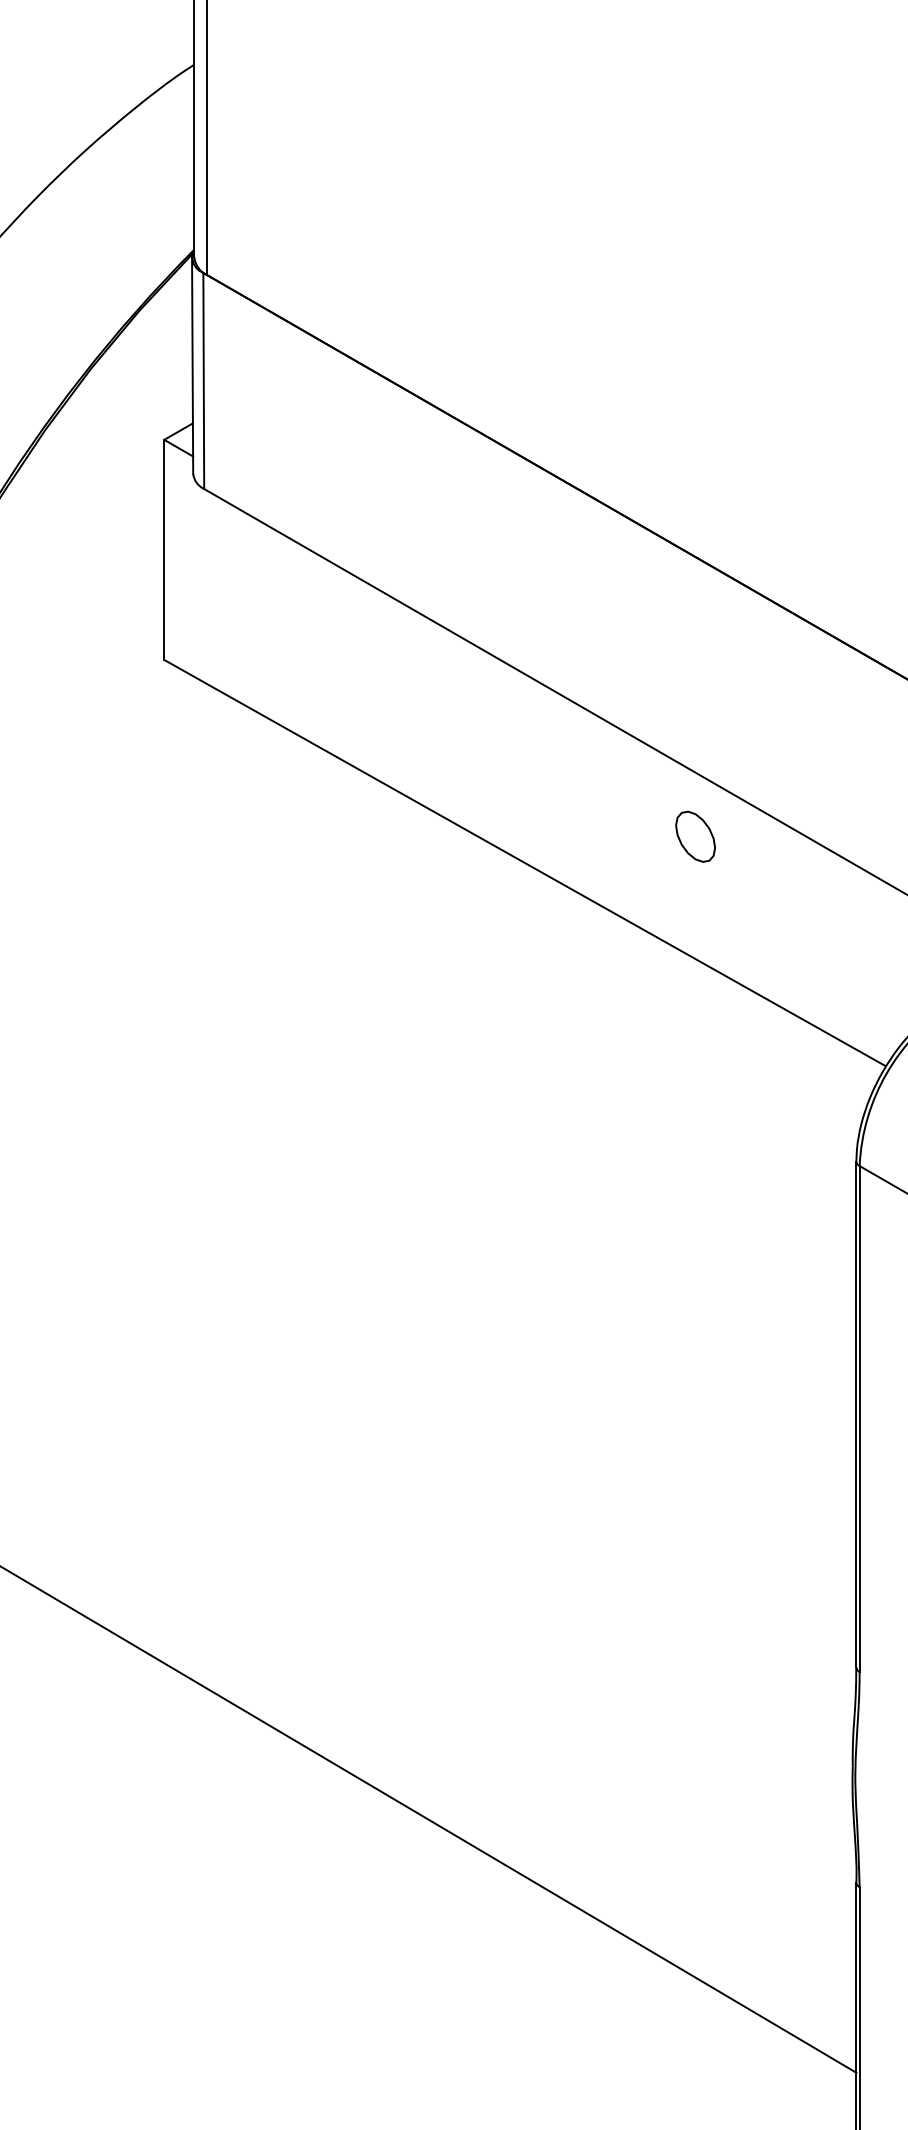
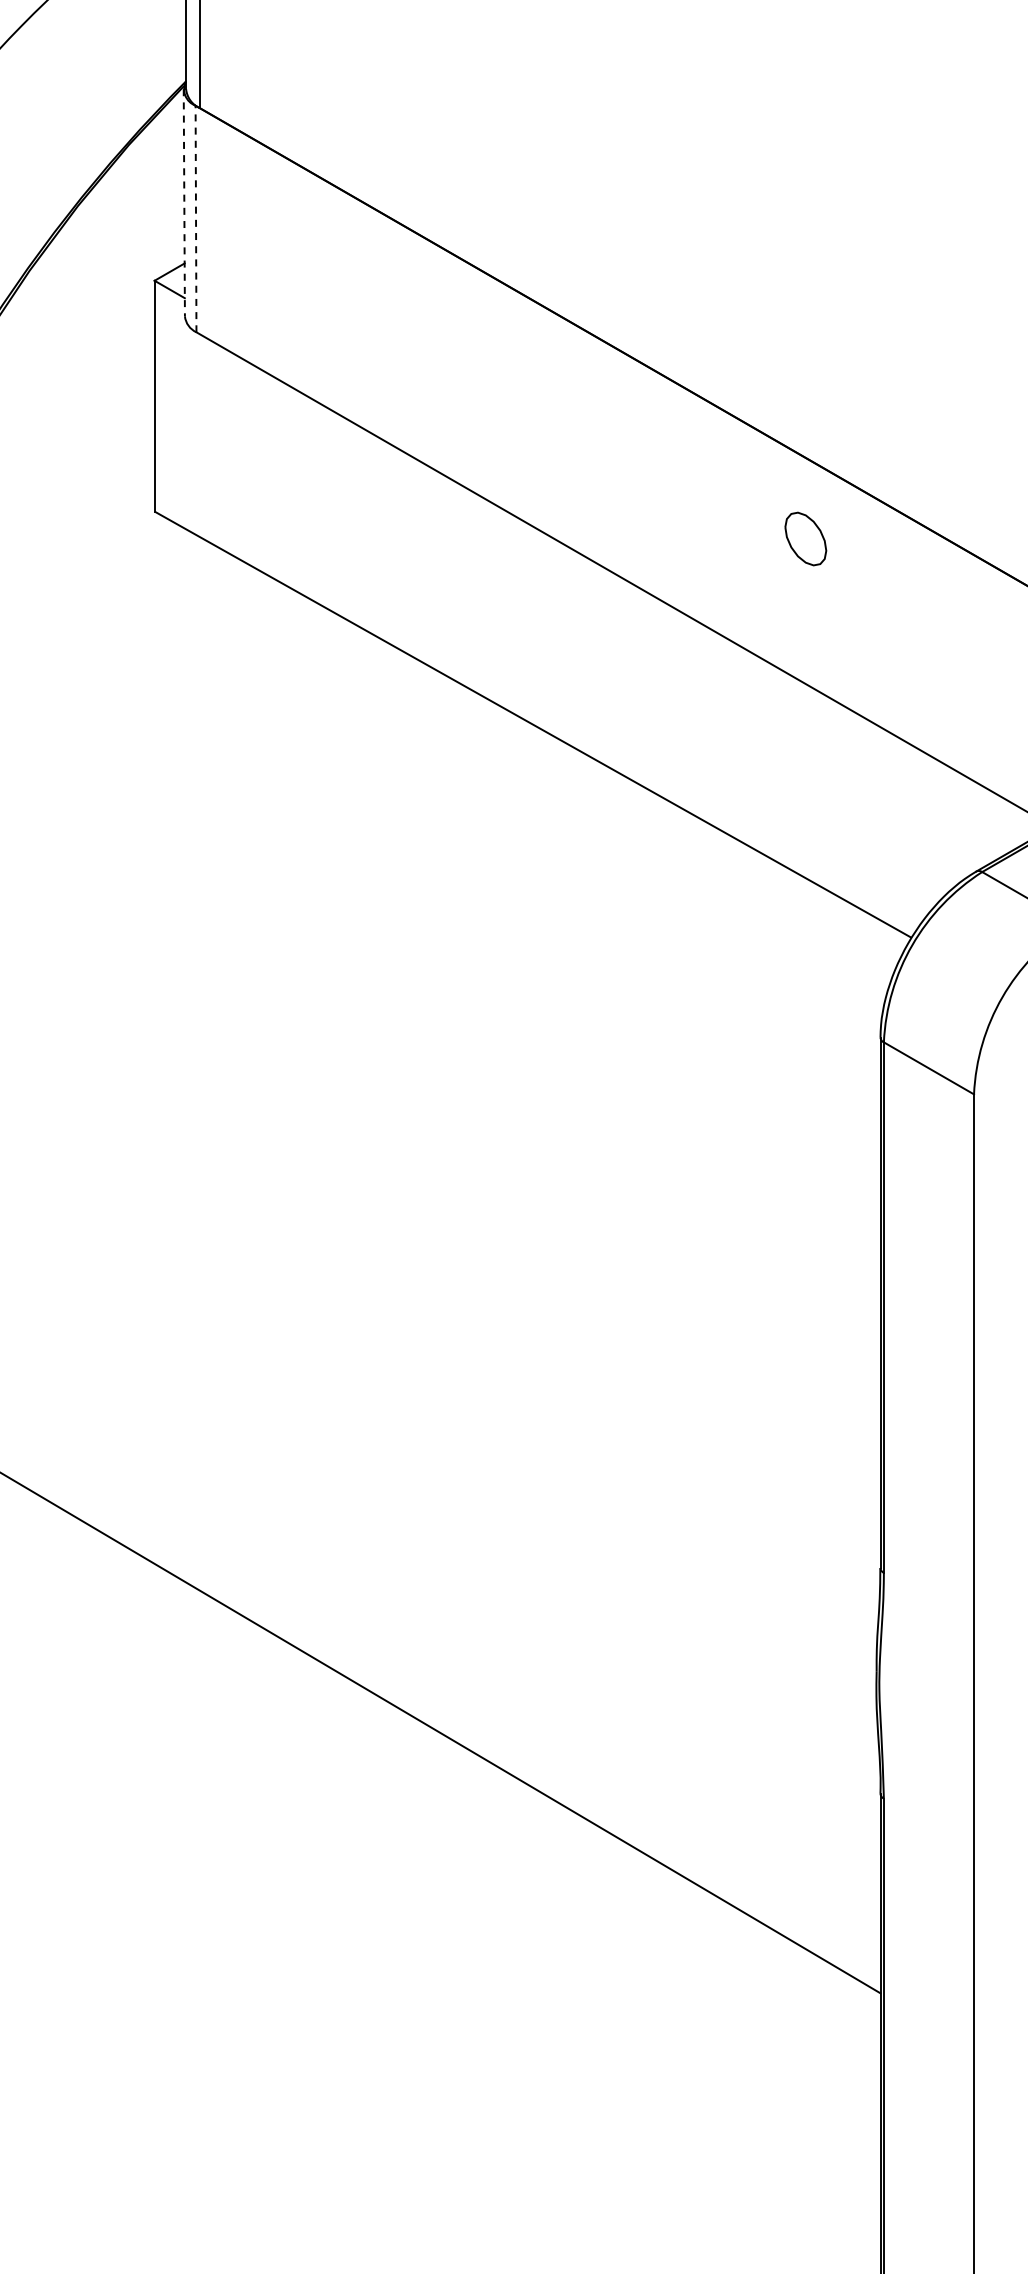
line: (192, 365) -> (184, 202), solid -> dashed
line: (204, 380) -> (196, 218), solid -> dashed
part: (695, 836) -> (805, 538), moved

